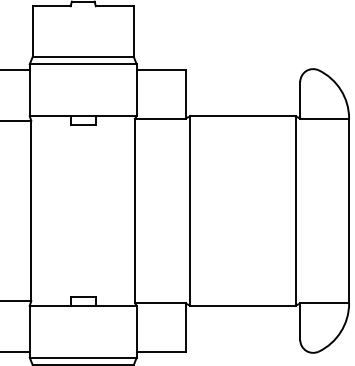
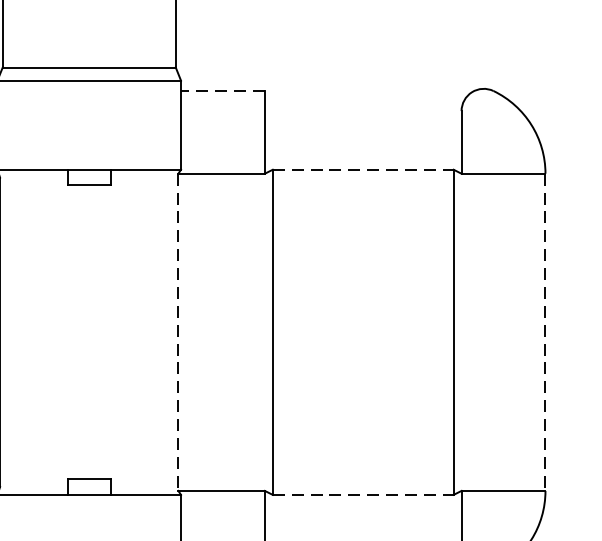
line: (160, 70) -> (221, 91), solid -> dashed
line: (242, 116) -> (362, 170), solid -> dashed
line: (135, 211) -> (178, 333), solid -> dashed
line: (349, 211) -> (546, 333), solid -> dashed
line: (242, 305) -> (362, 494), solid -> dashed

